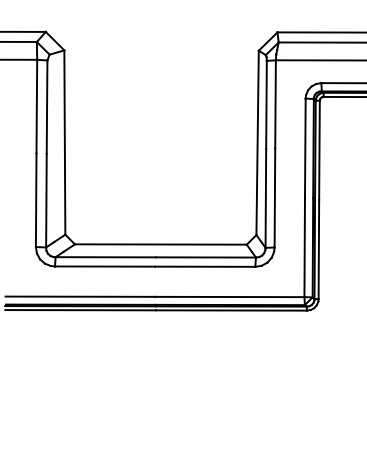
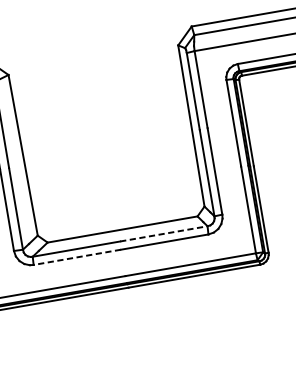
line: (206, 257) -> (164, 233), solid -> dashed
line: (104, 266) -> (76, 257), solid -> dashed

